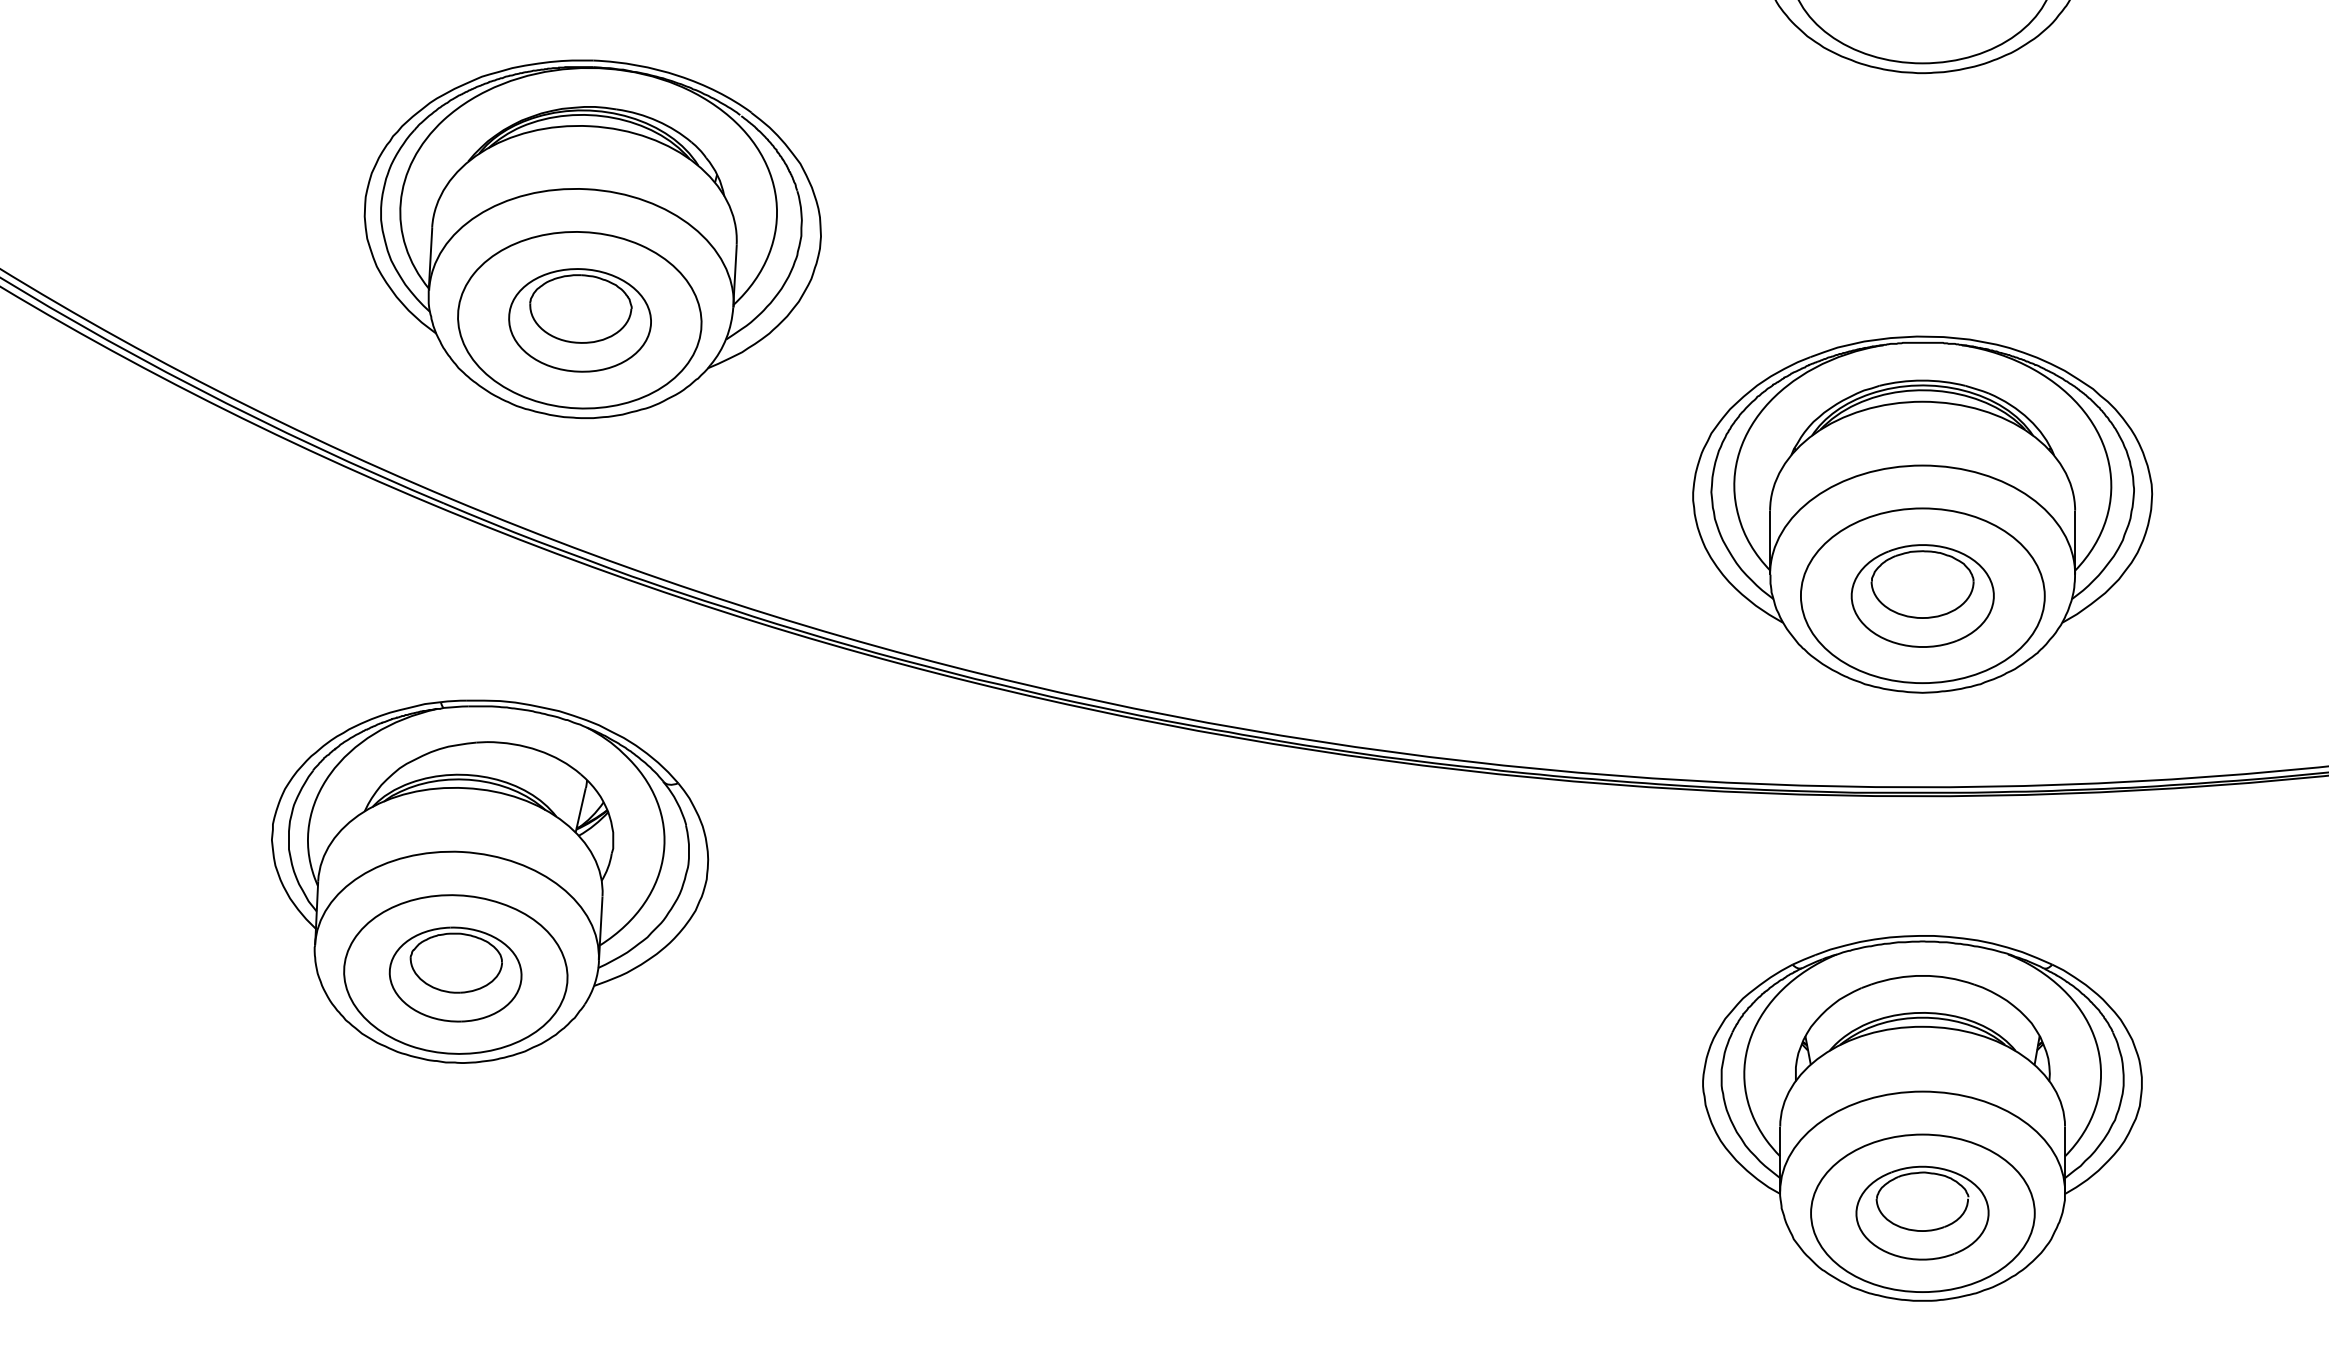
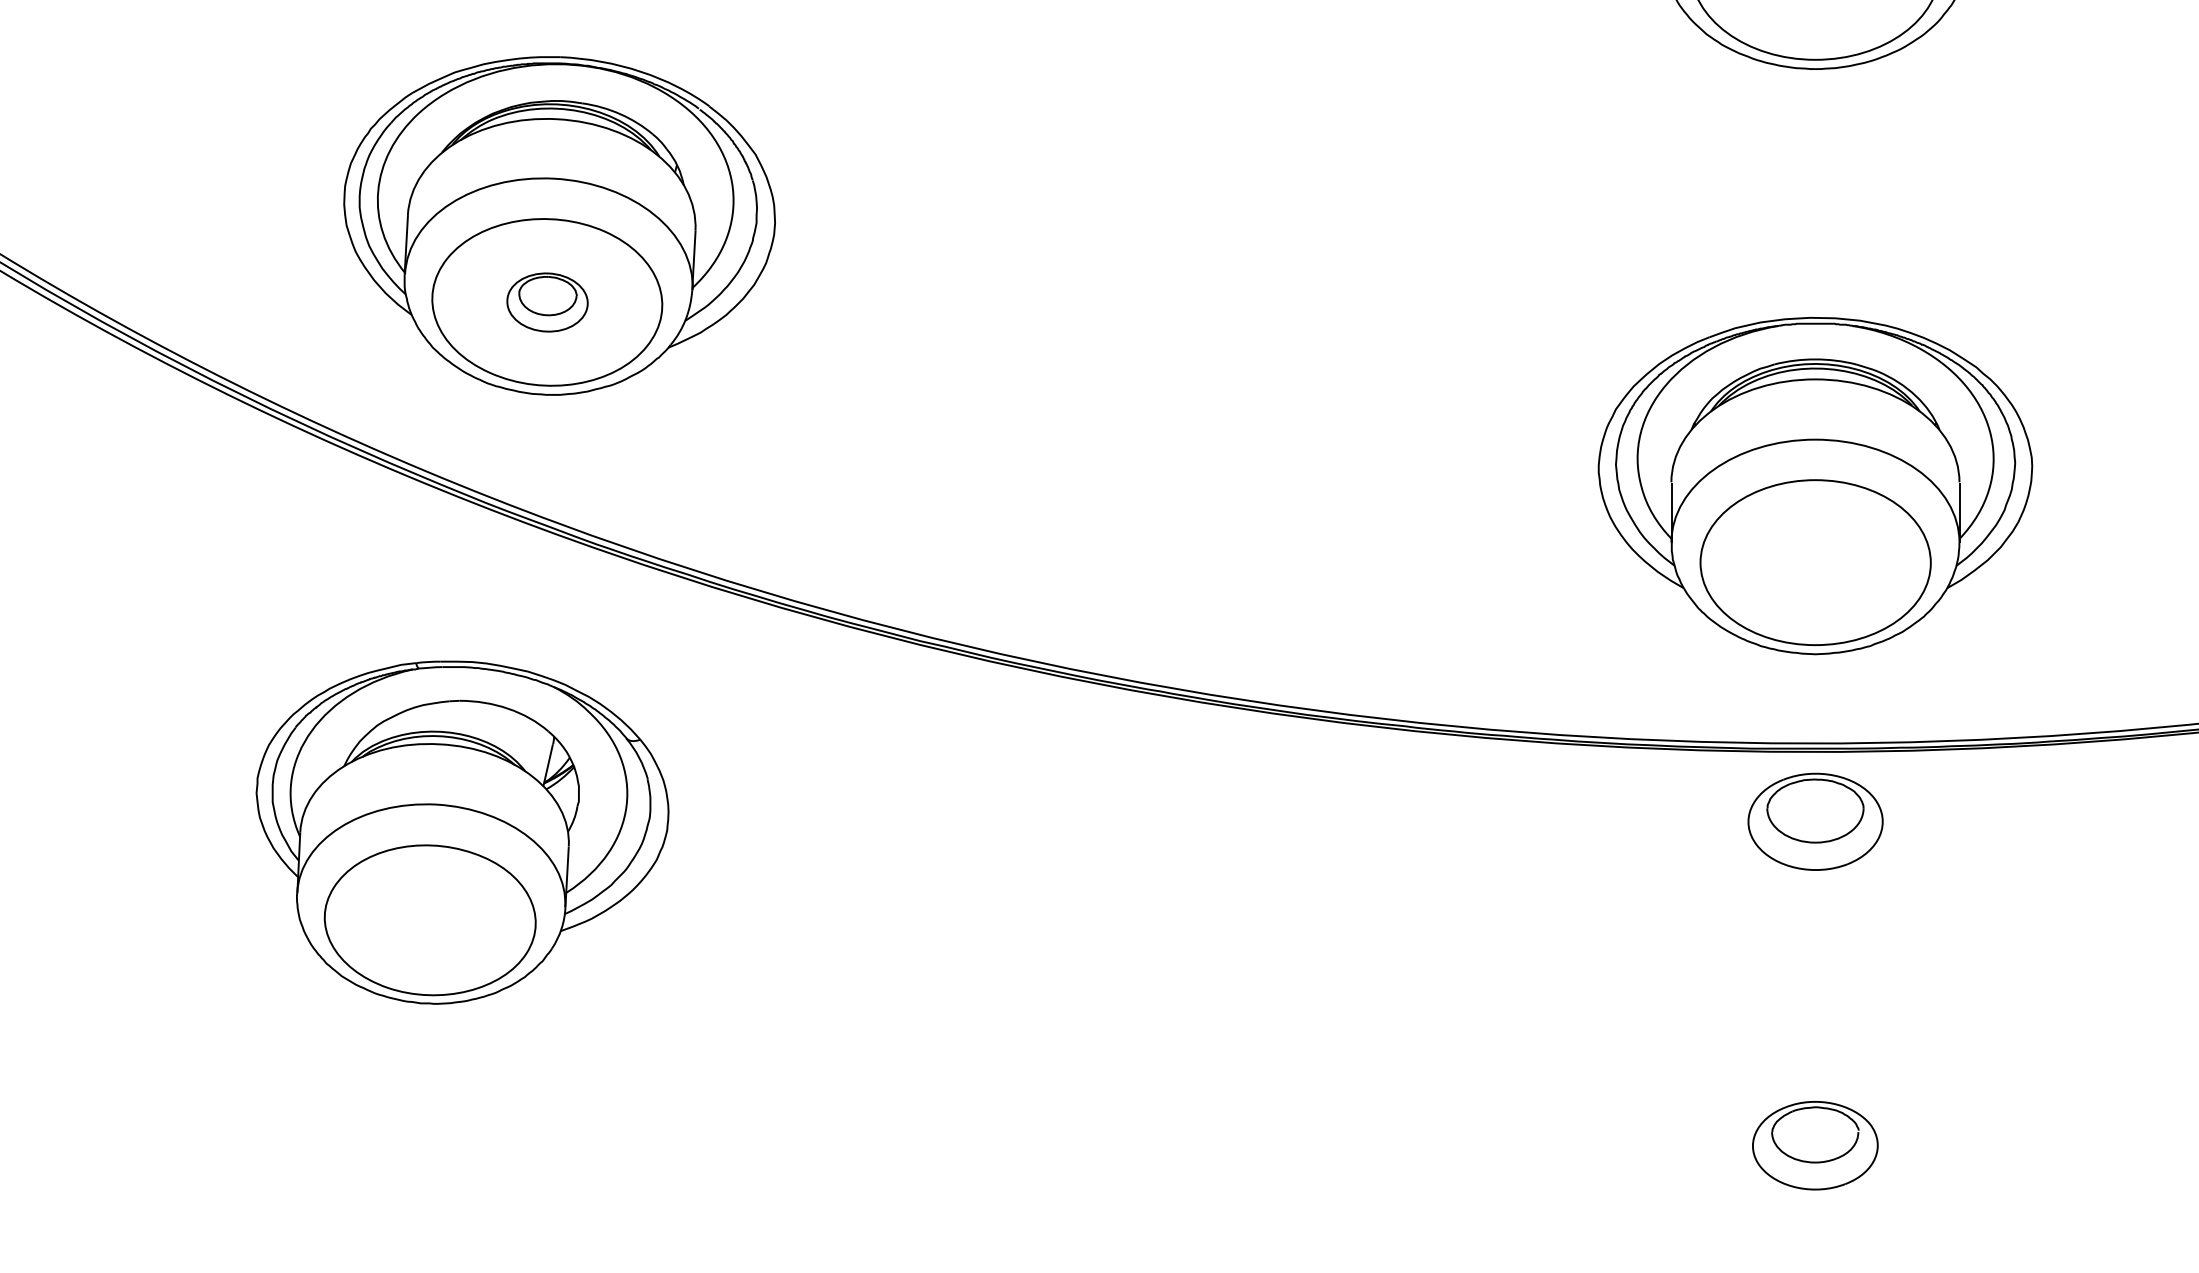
part: (579, 320) -> (547, 302), size x0.6
part: (1922, 595) -> (1815, 821), moved
part: (456, 974) -> (430, 920), removed
part: (1922, 1118) -> (1815, 1056), removed

